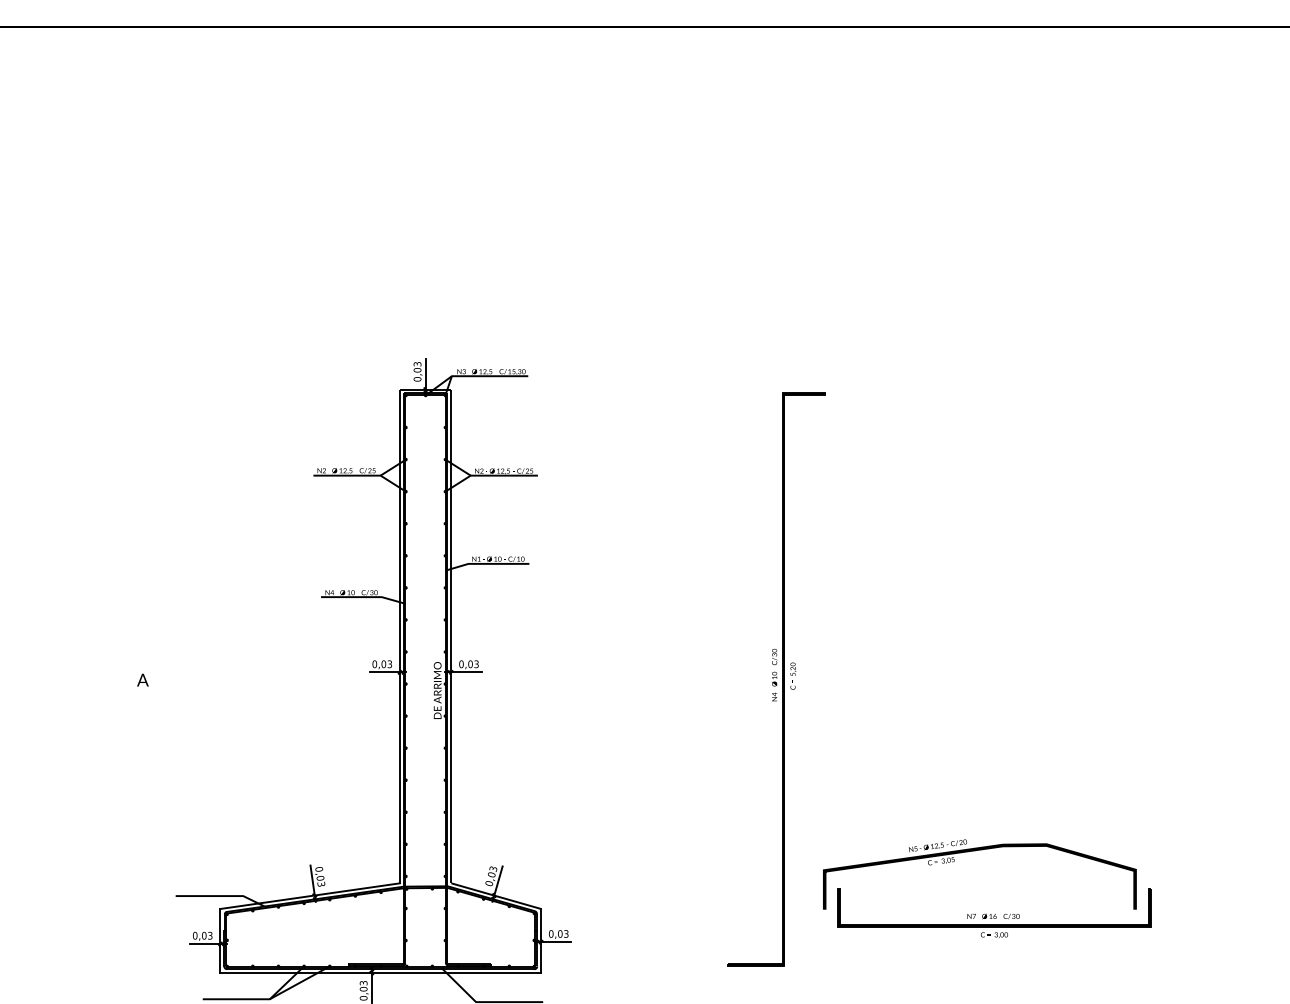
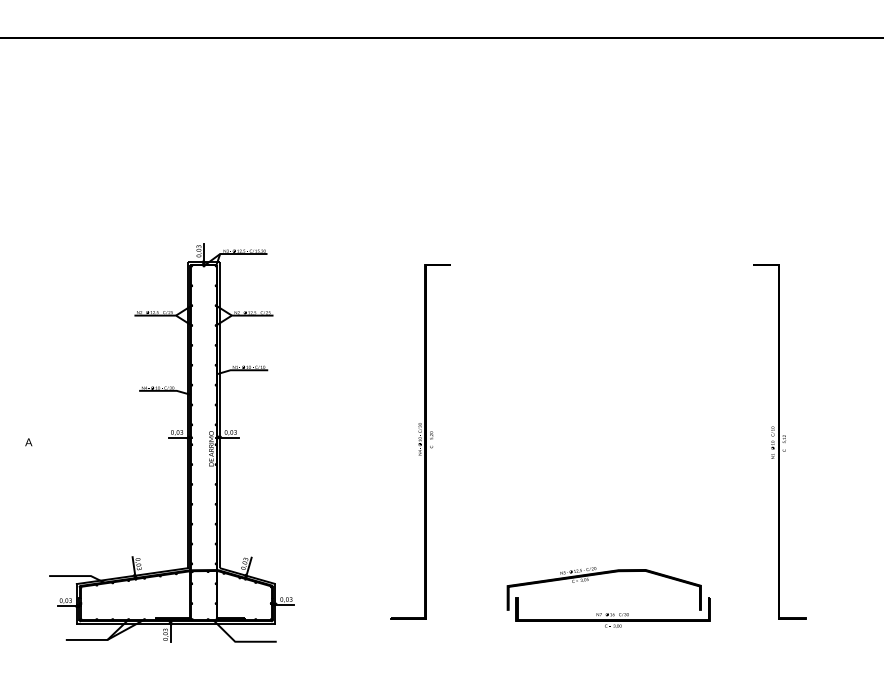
part: (986, 914) -> (608, 613), moved

